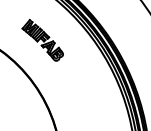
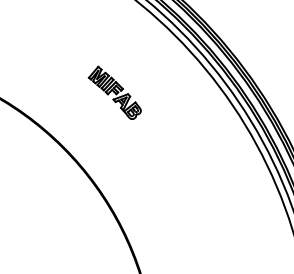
part: (42, 39) -> (114, 91), size x0.6

